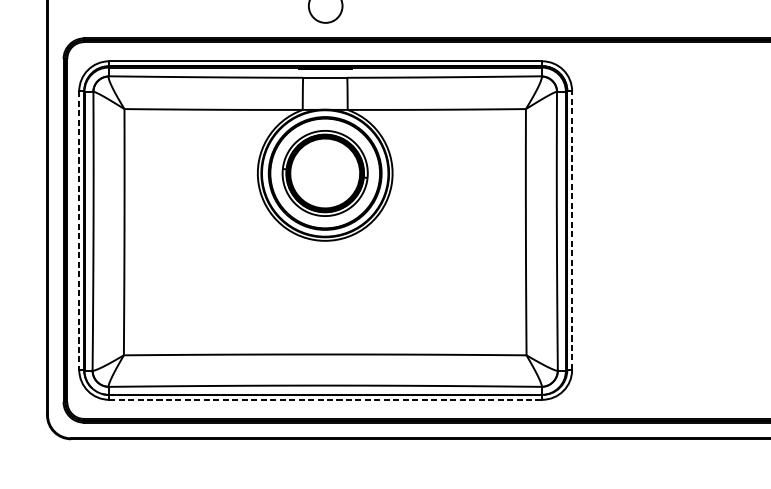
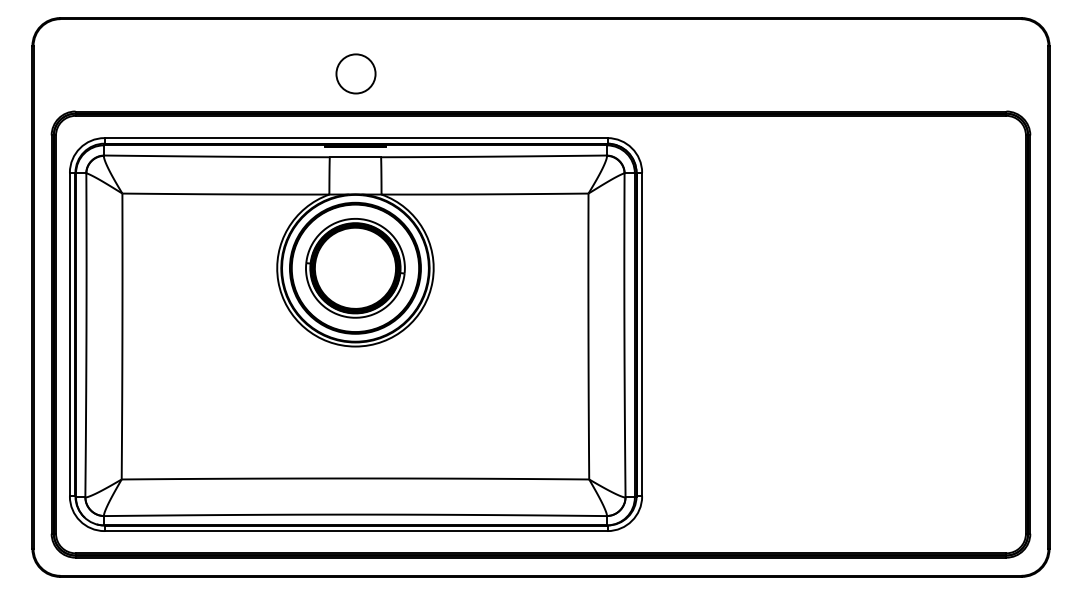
line: (78, 230) -> (69, 334), dashed -> solid
line: (572, 230) -> (642, 334), dashed -> solid
line: (326, 400) -> (356, 531), dashed -> solid

